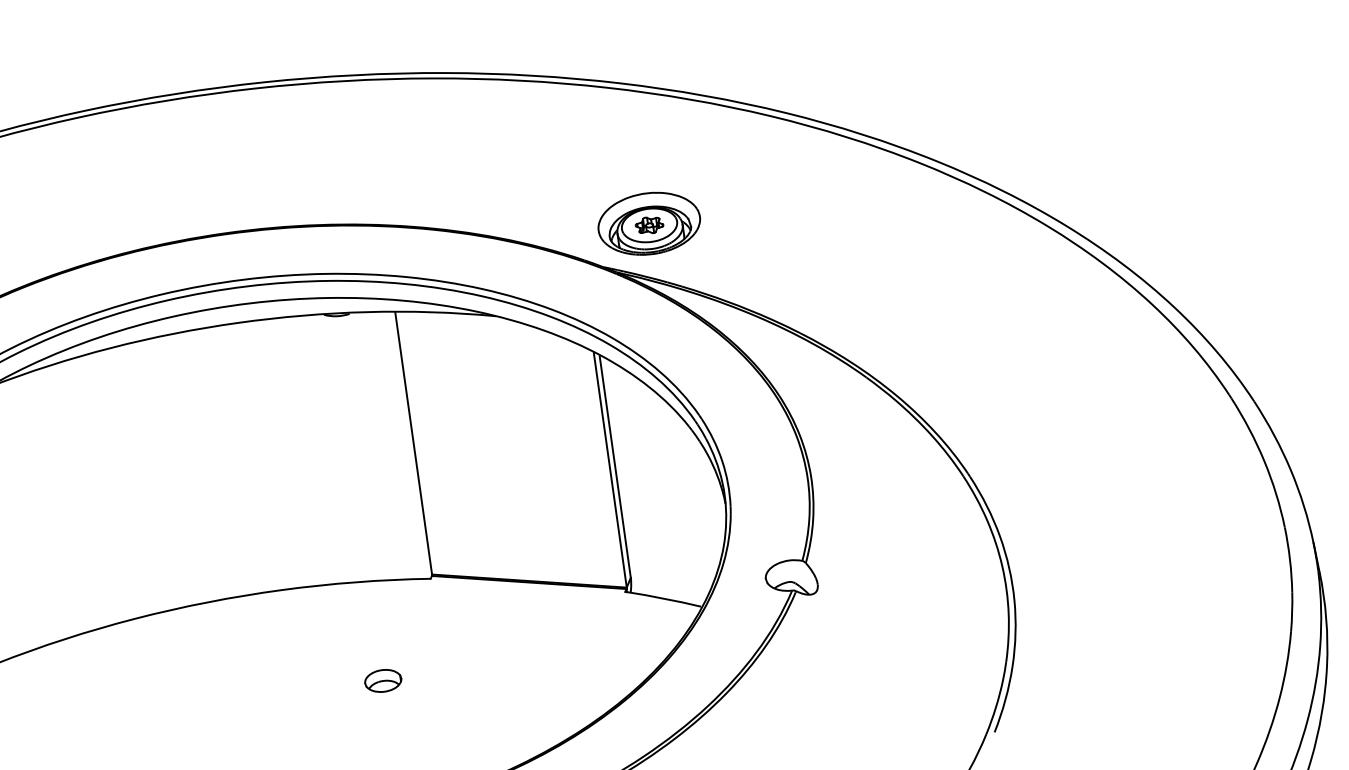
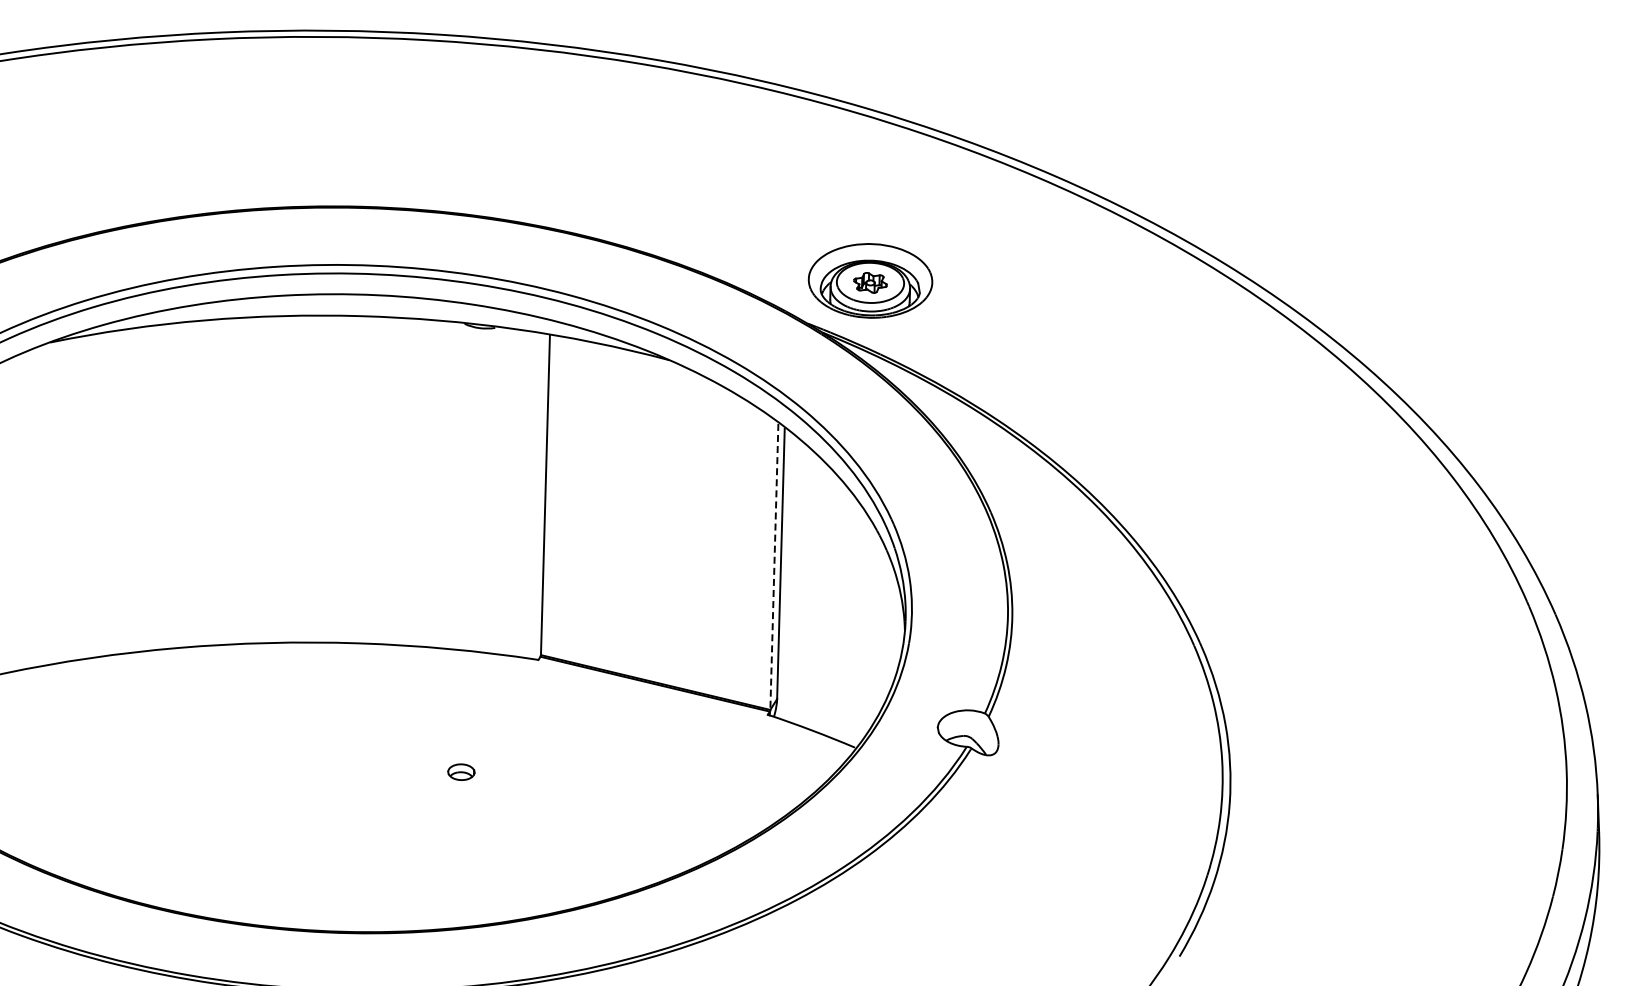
line: (610, 470) -> (774, 567), solid -> dashed
part: (383, 681) -> (461, 772), size x0.6

